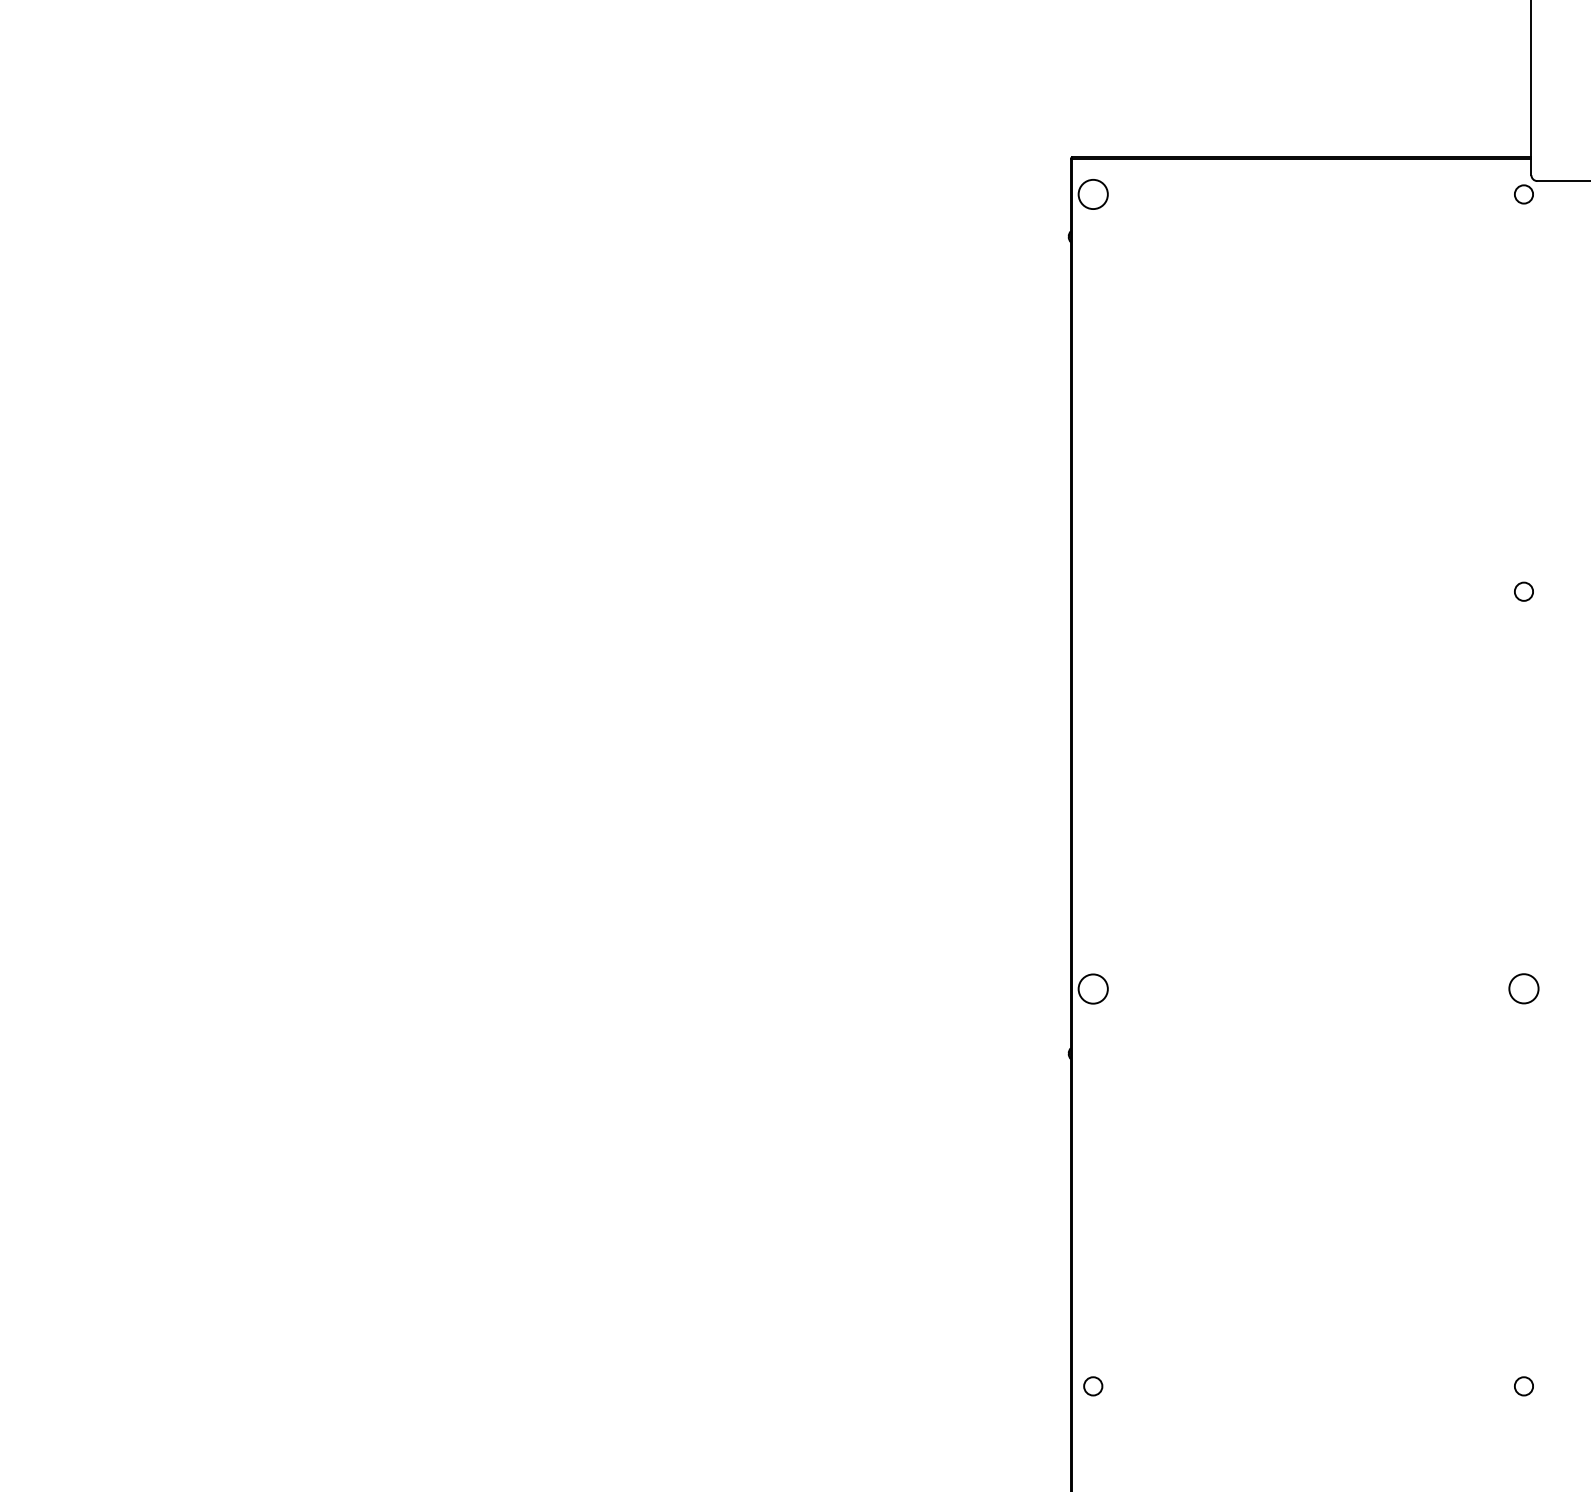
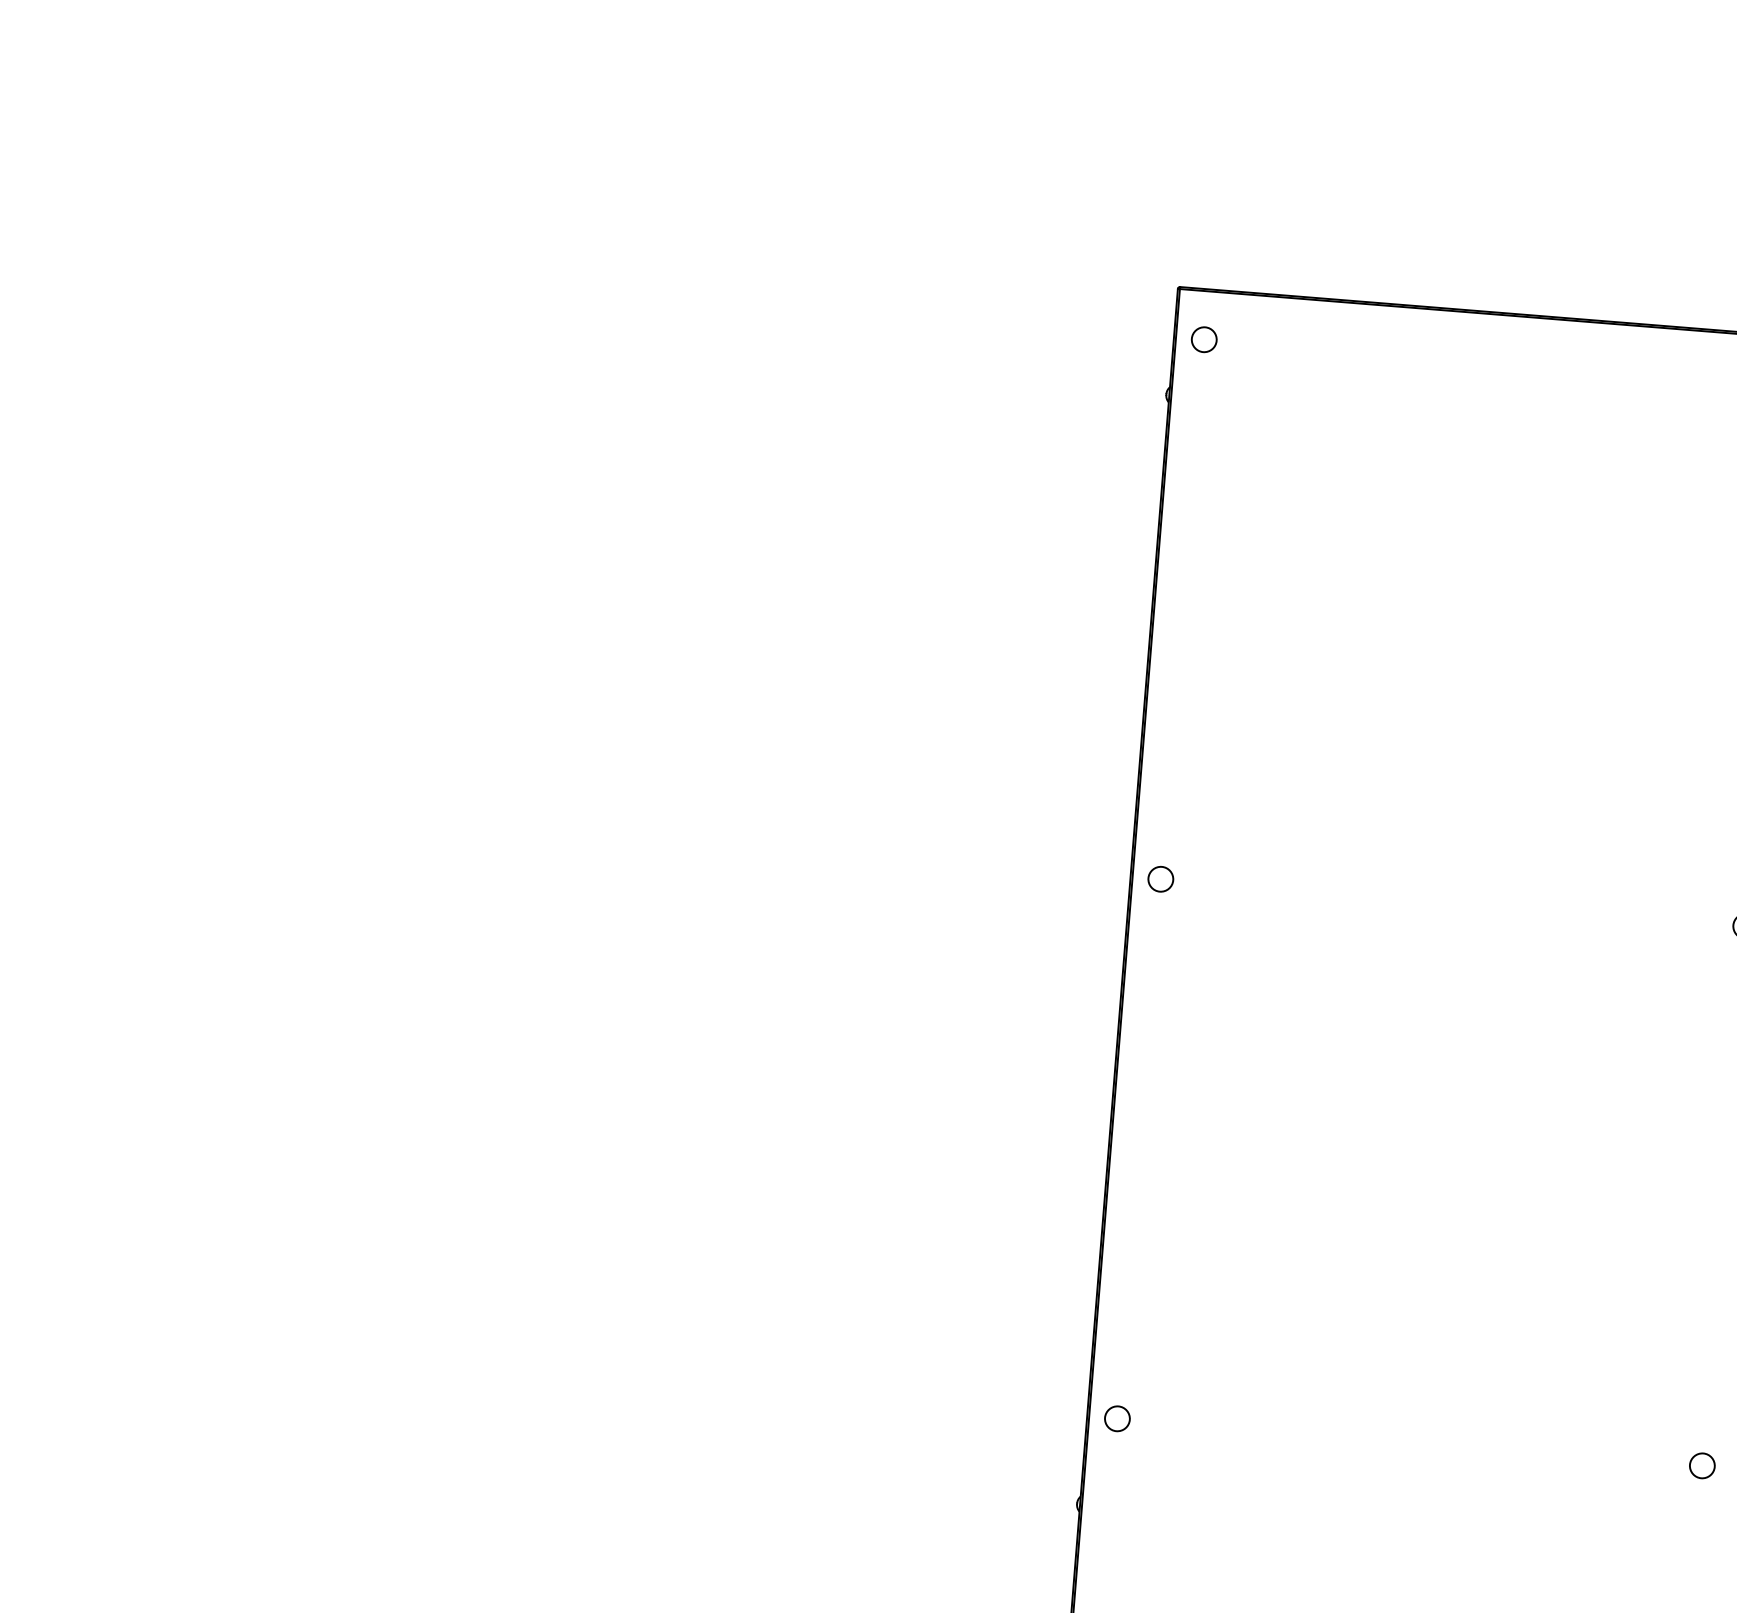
circle: (1093, 194) -> (1204, 339), size x0.62
circle: (1093, 591) -> (1161, 878), added
circle: (1093, 988) -> (1117, 1418), size x0.62
circle: (1523, 989) -> (1701, 1466), size x0.62

